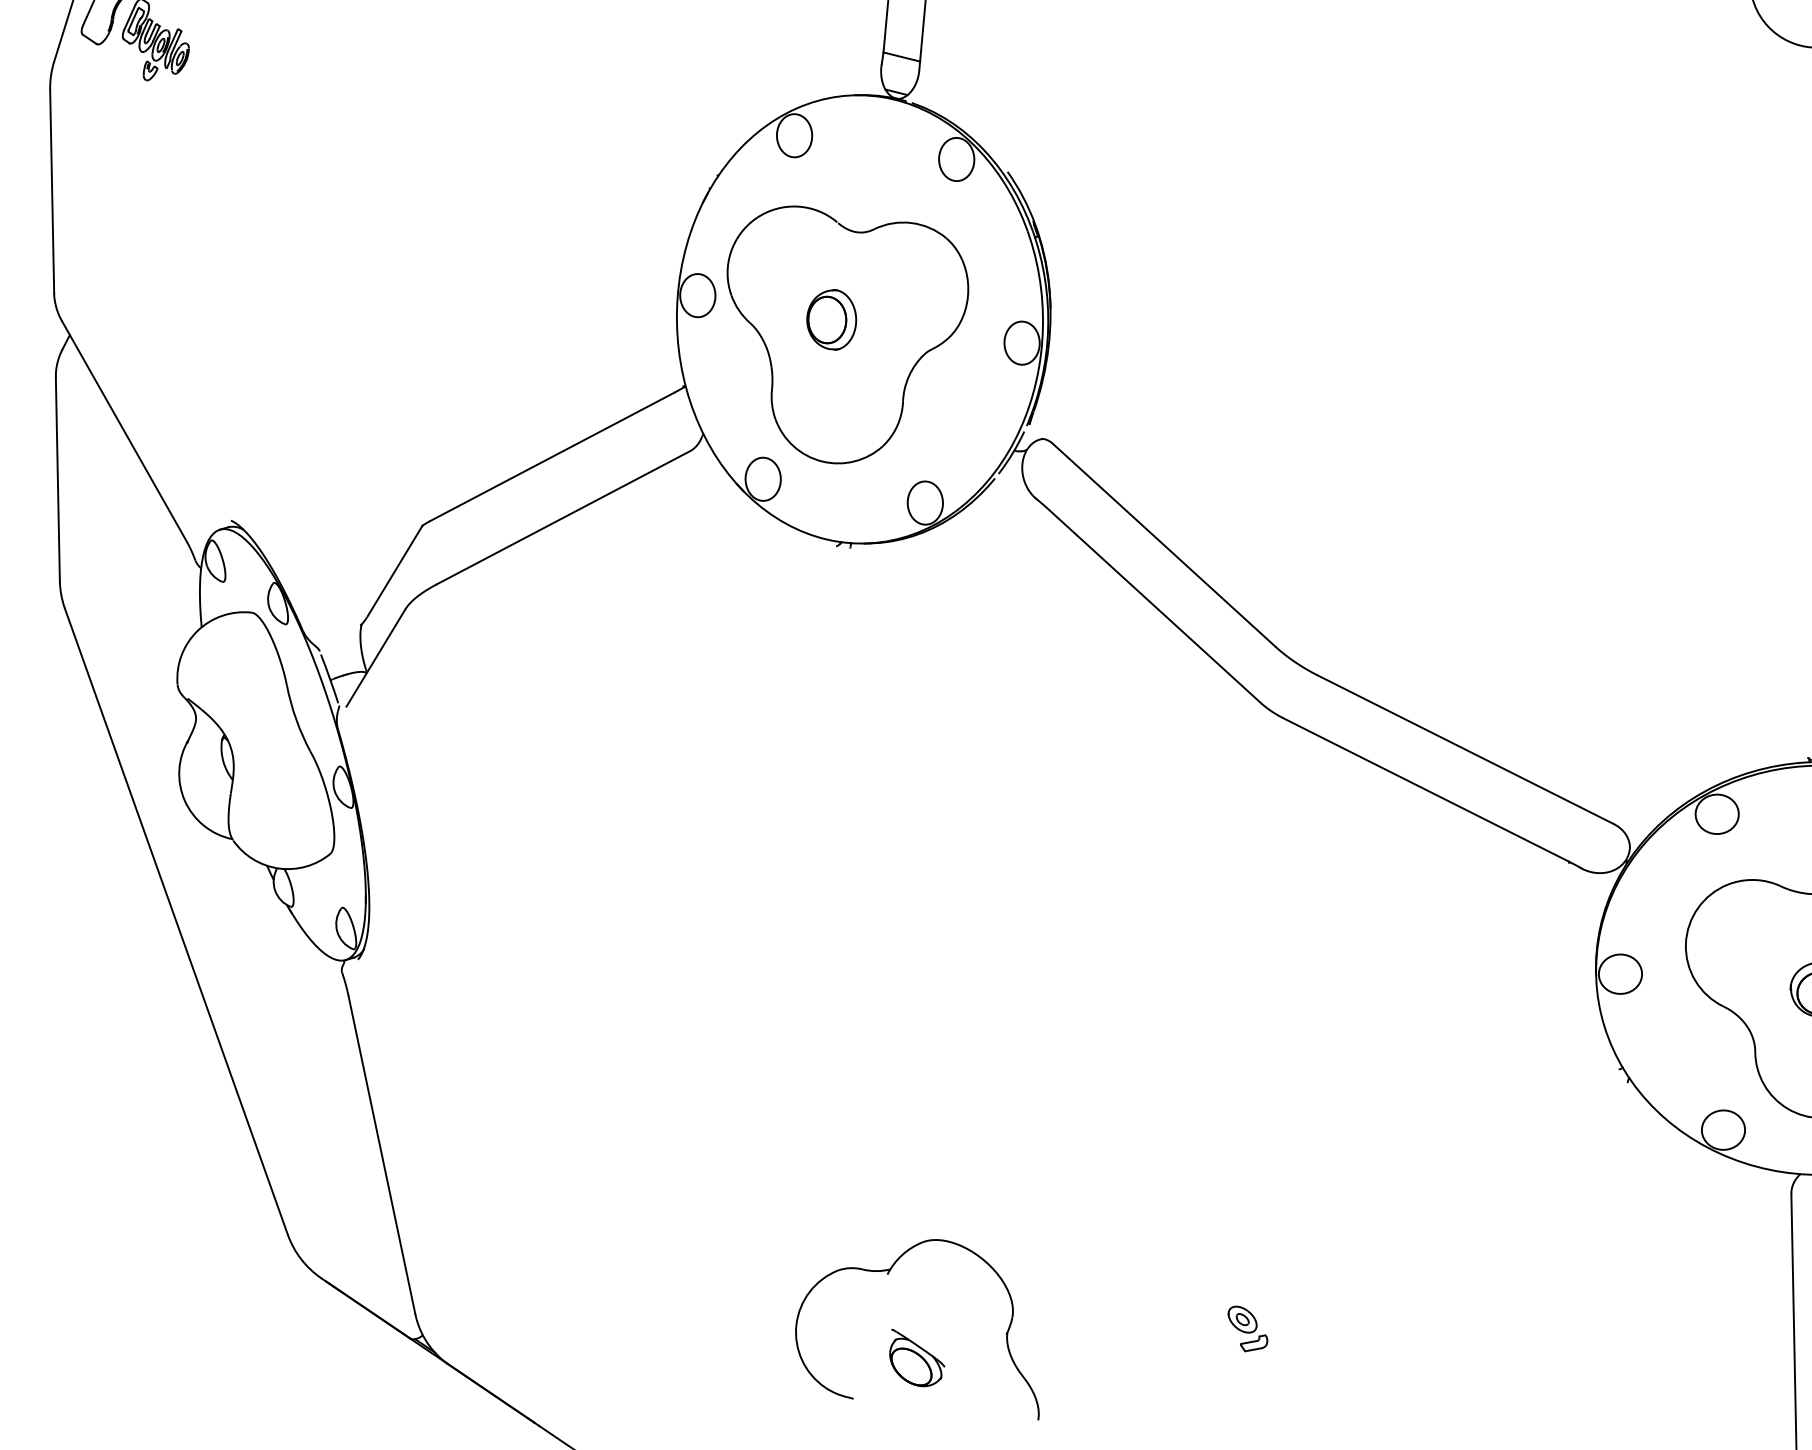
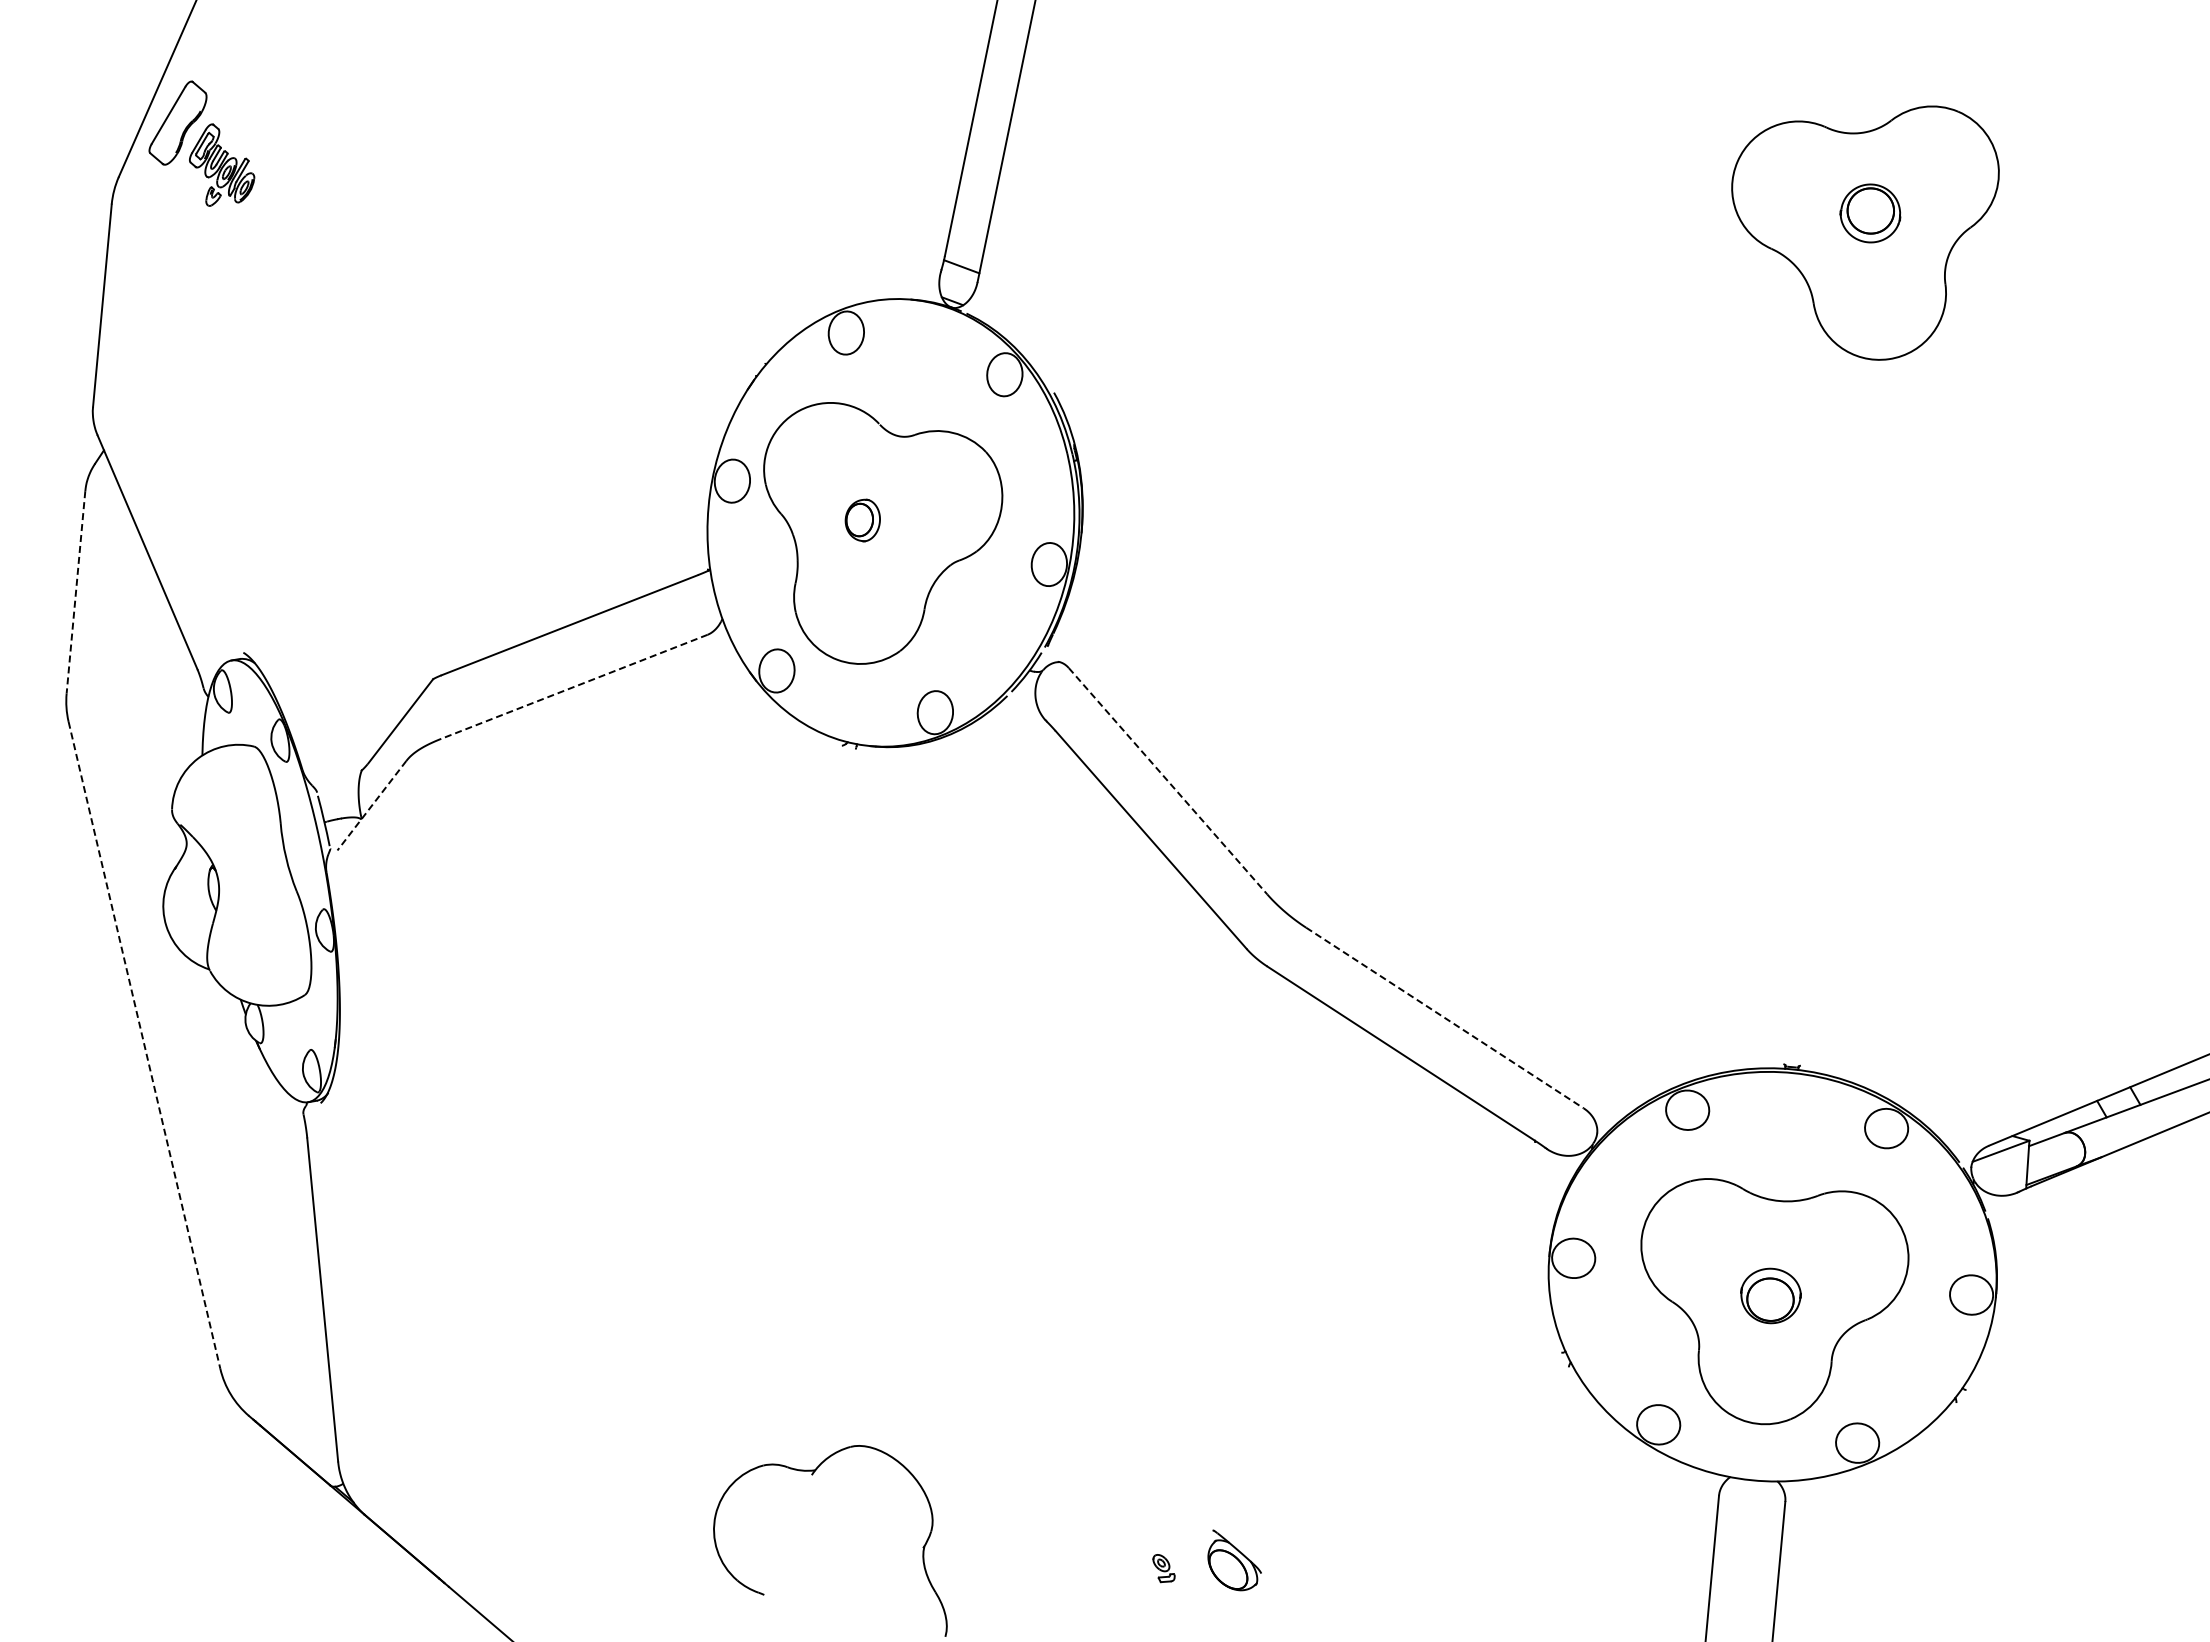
part: (831, 320) -> (862, 520), size x0.7
line: (57, 479) -> (75, 592), solid -> dashed
line: (563, 517) -> (574, 686), solid -> dashed
line: (1164, 545) -> (1168, 781), solid -> dashed
line: (375, 659) -> (371, 806), solid -> dashed
line: (1465, 750) -> (1444, 1018), solid -> dashed
line: (176, 921) -> (144, 1045), solid -> dashed
part: (1247, 1328) -> (1163, 1568), size x0.6
part: (916, 1357) -> (1234, 1560), moved

